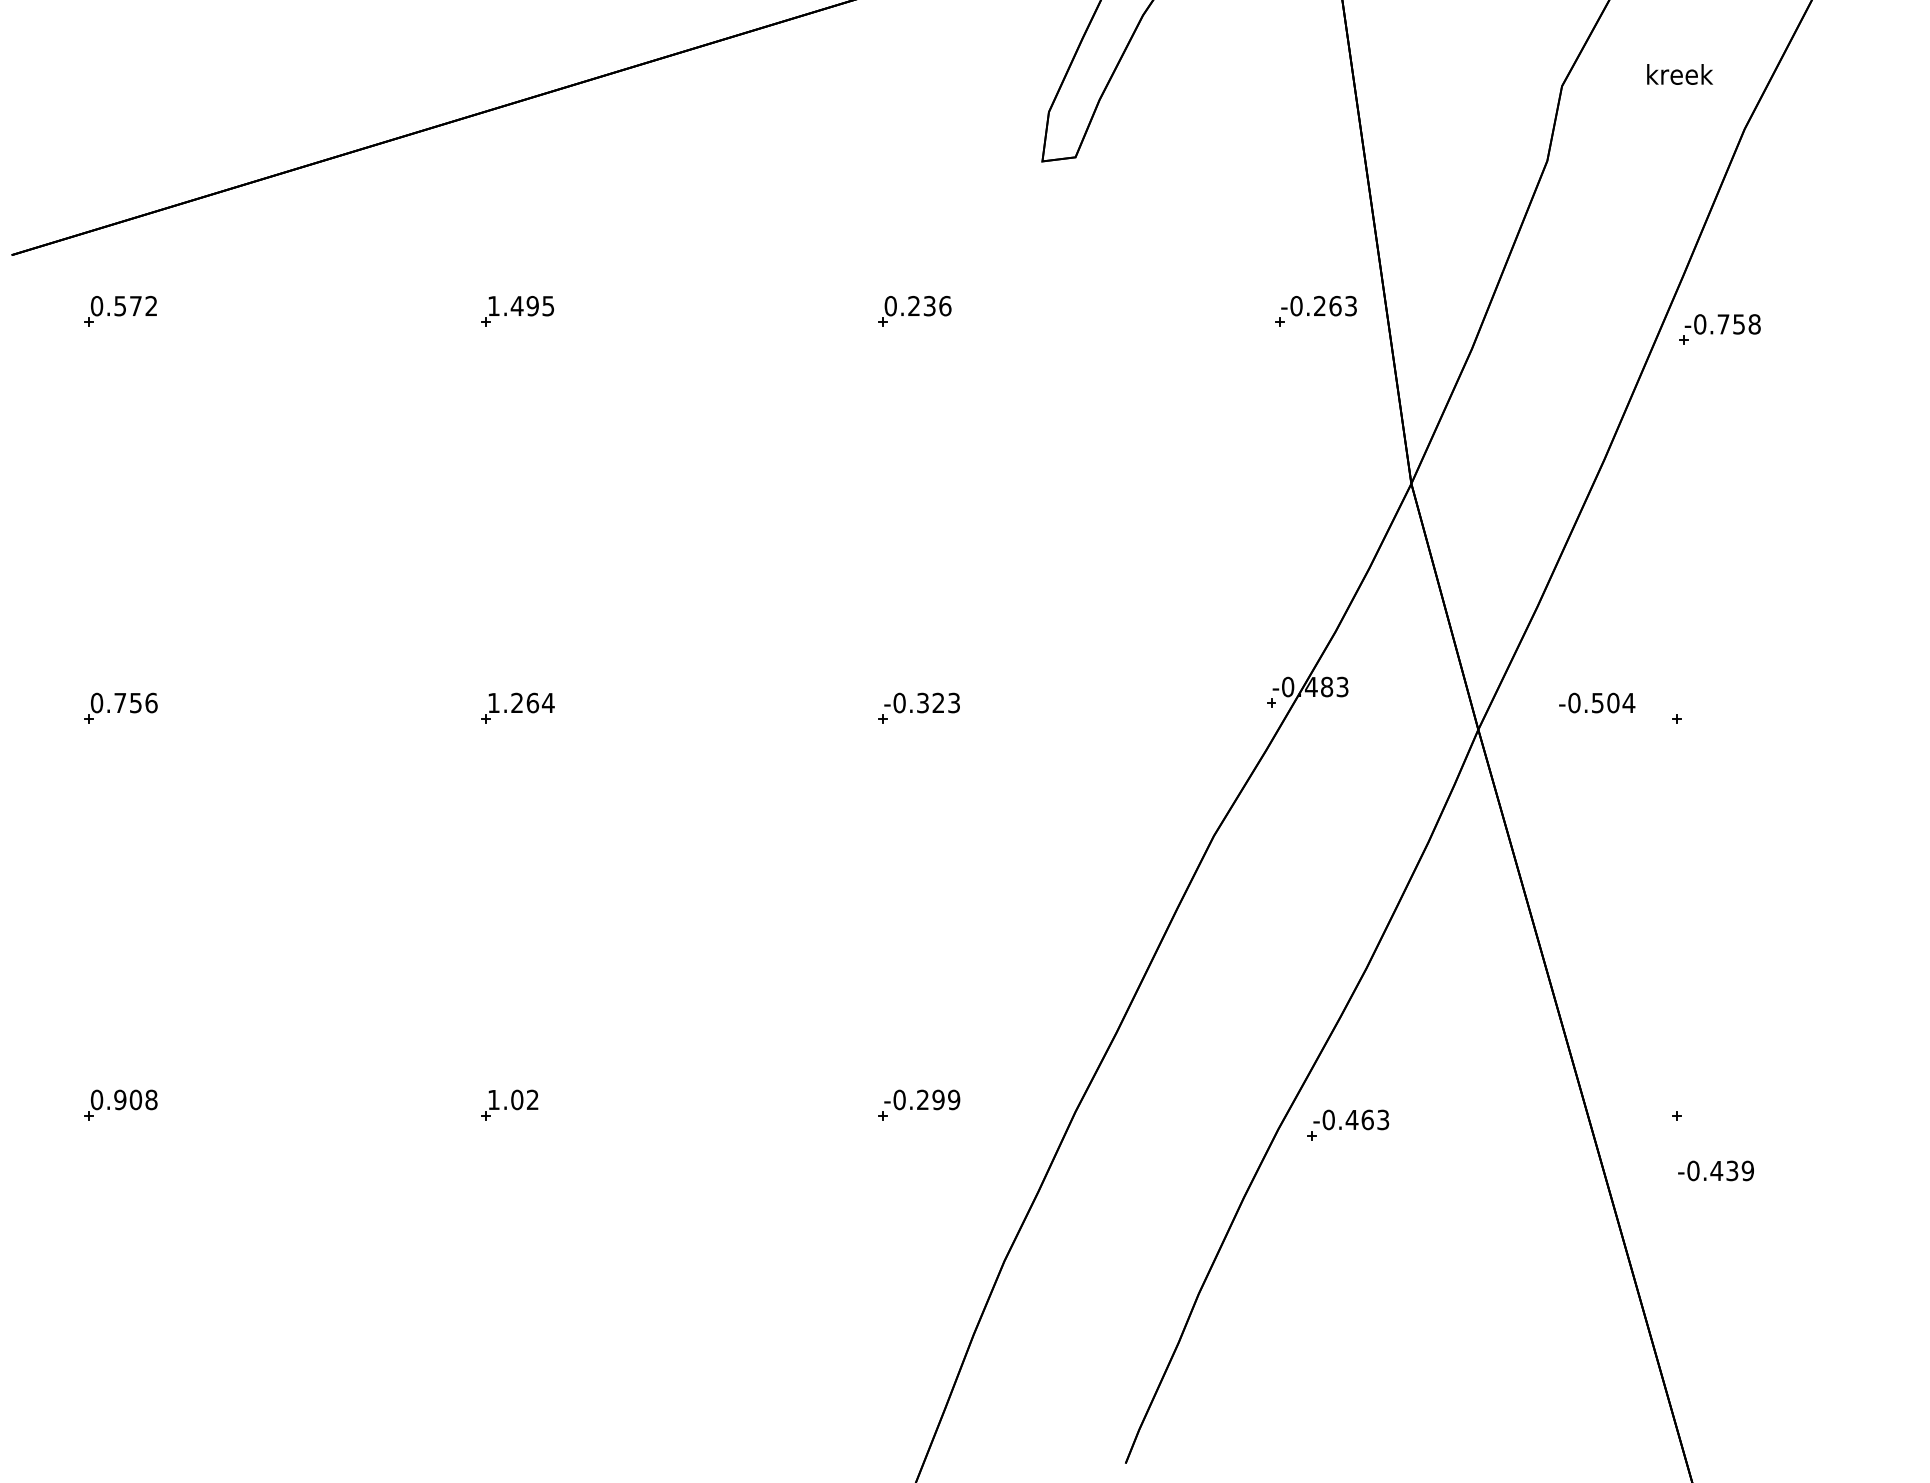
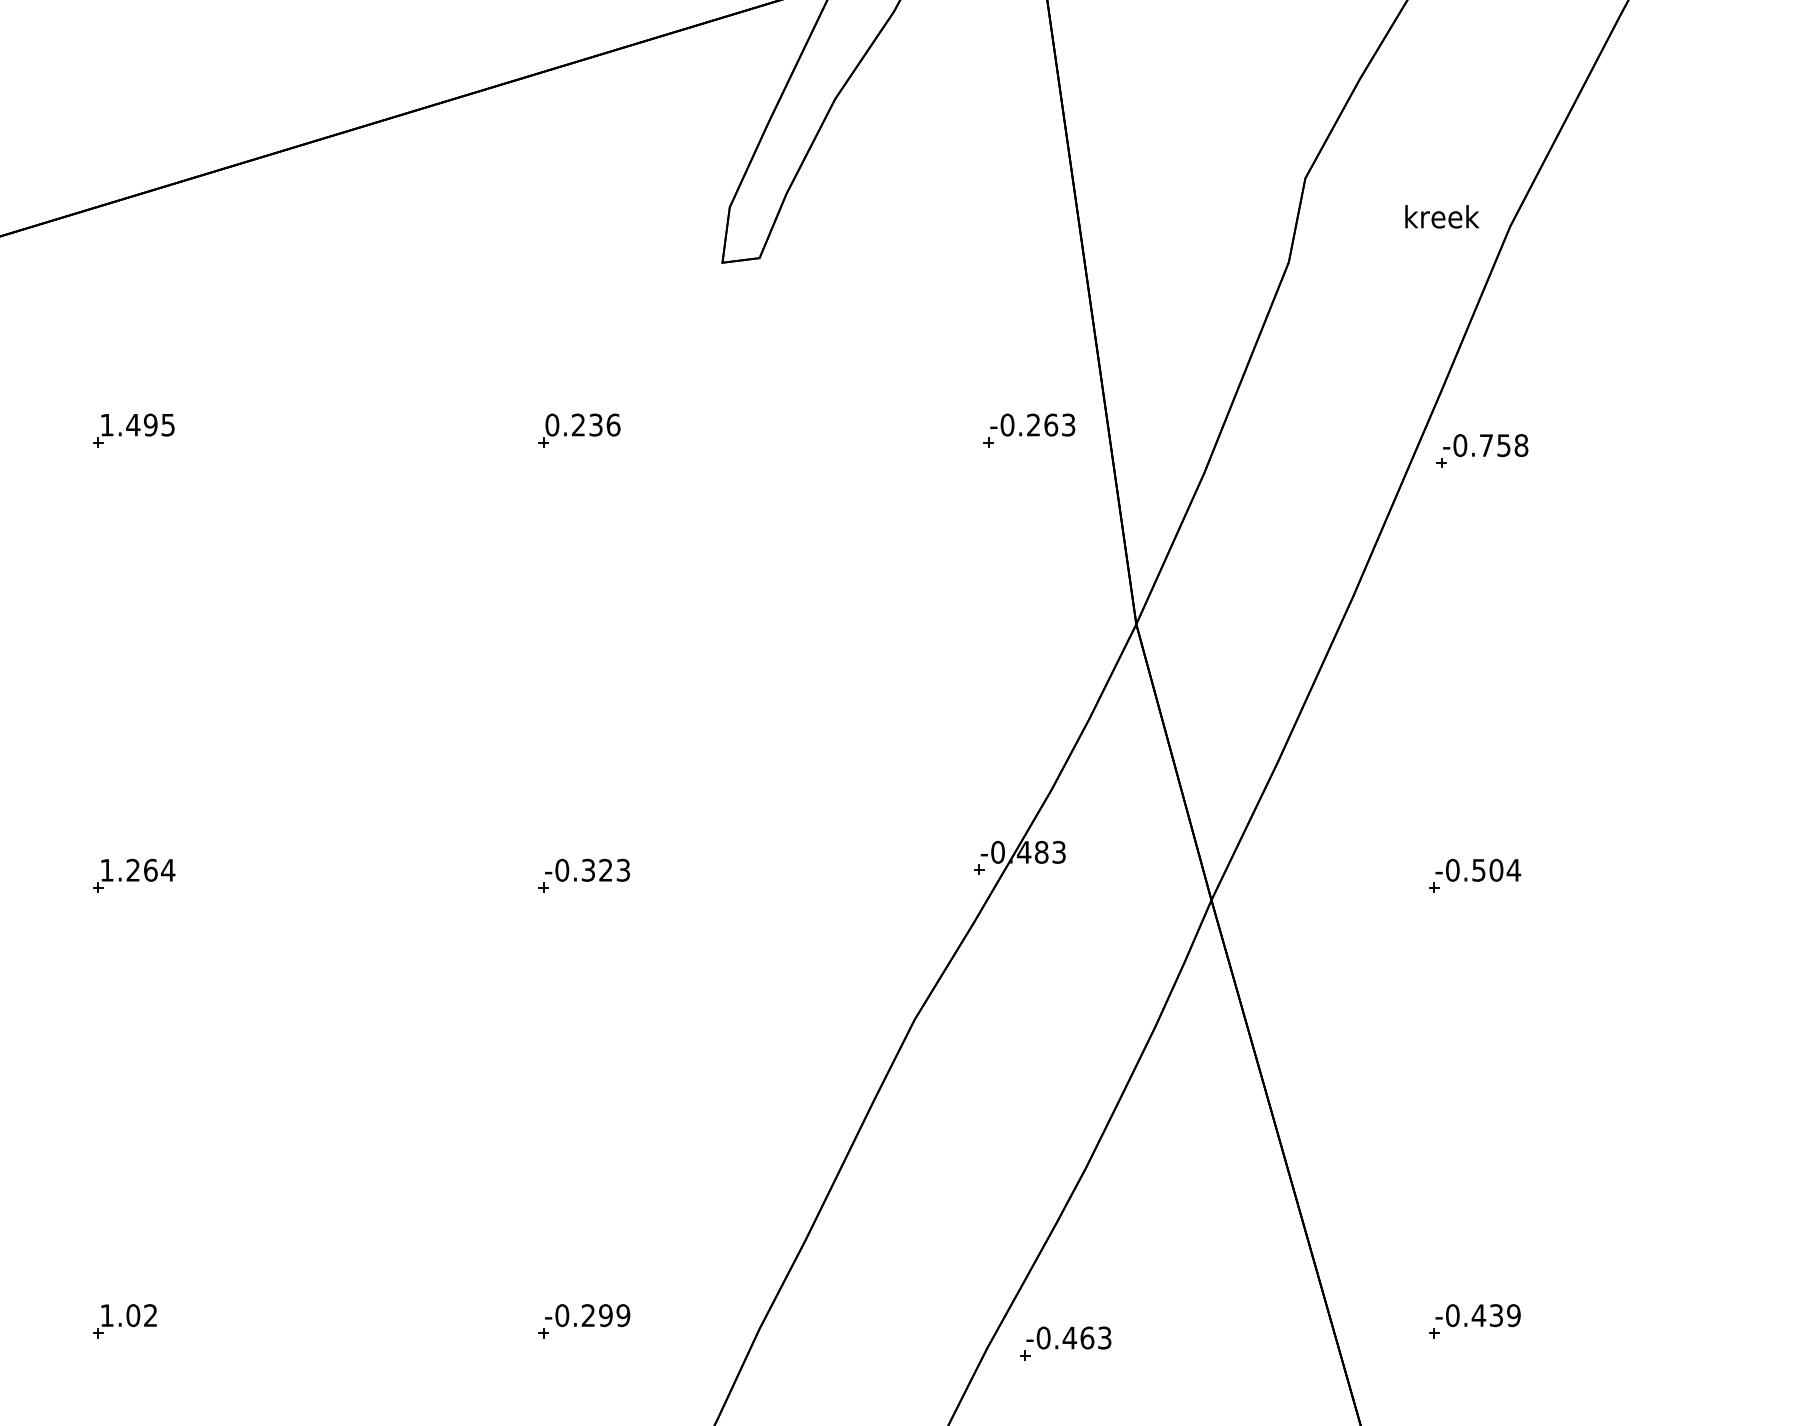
text: (1679, 74) -> (1441, 216), moved
text: (1597, 702) -> (1478, 869), moved
text: (1715, 1170) -> (1477, 1315), moved

